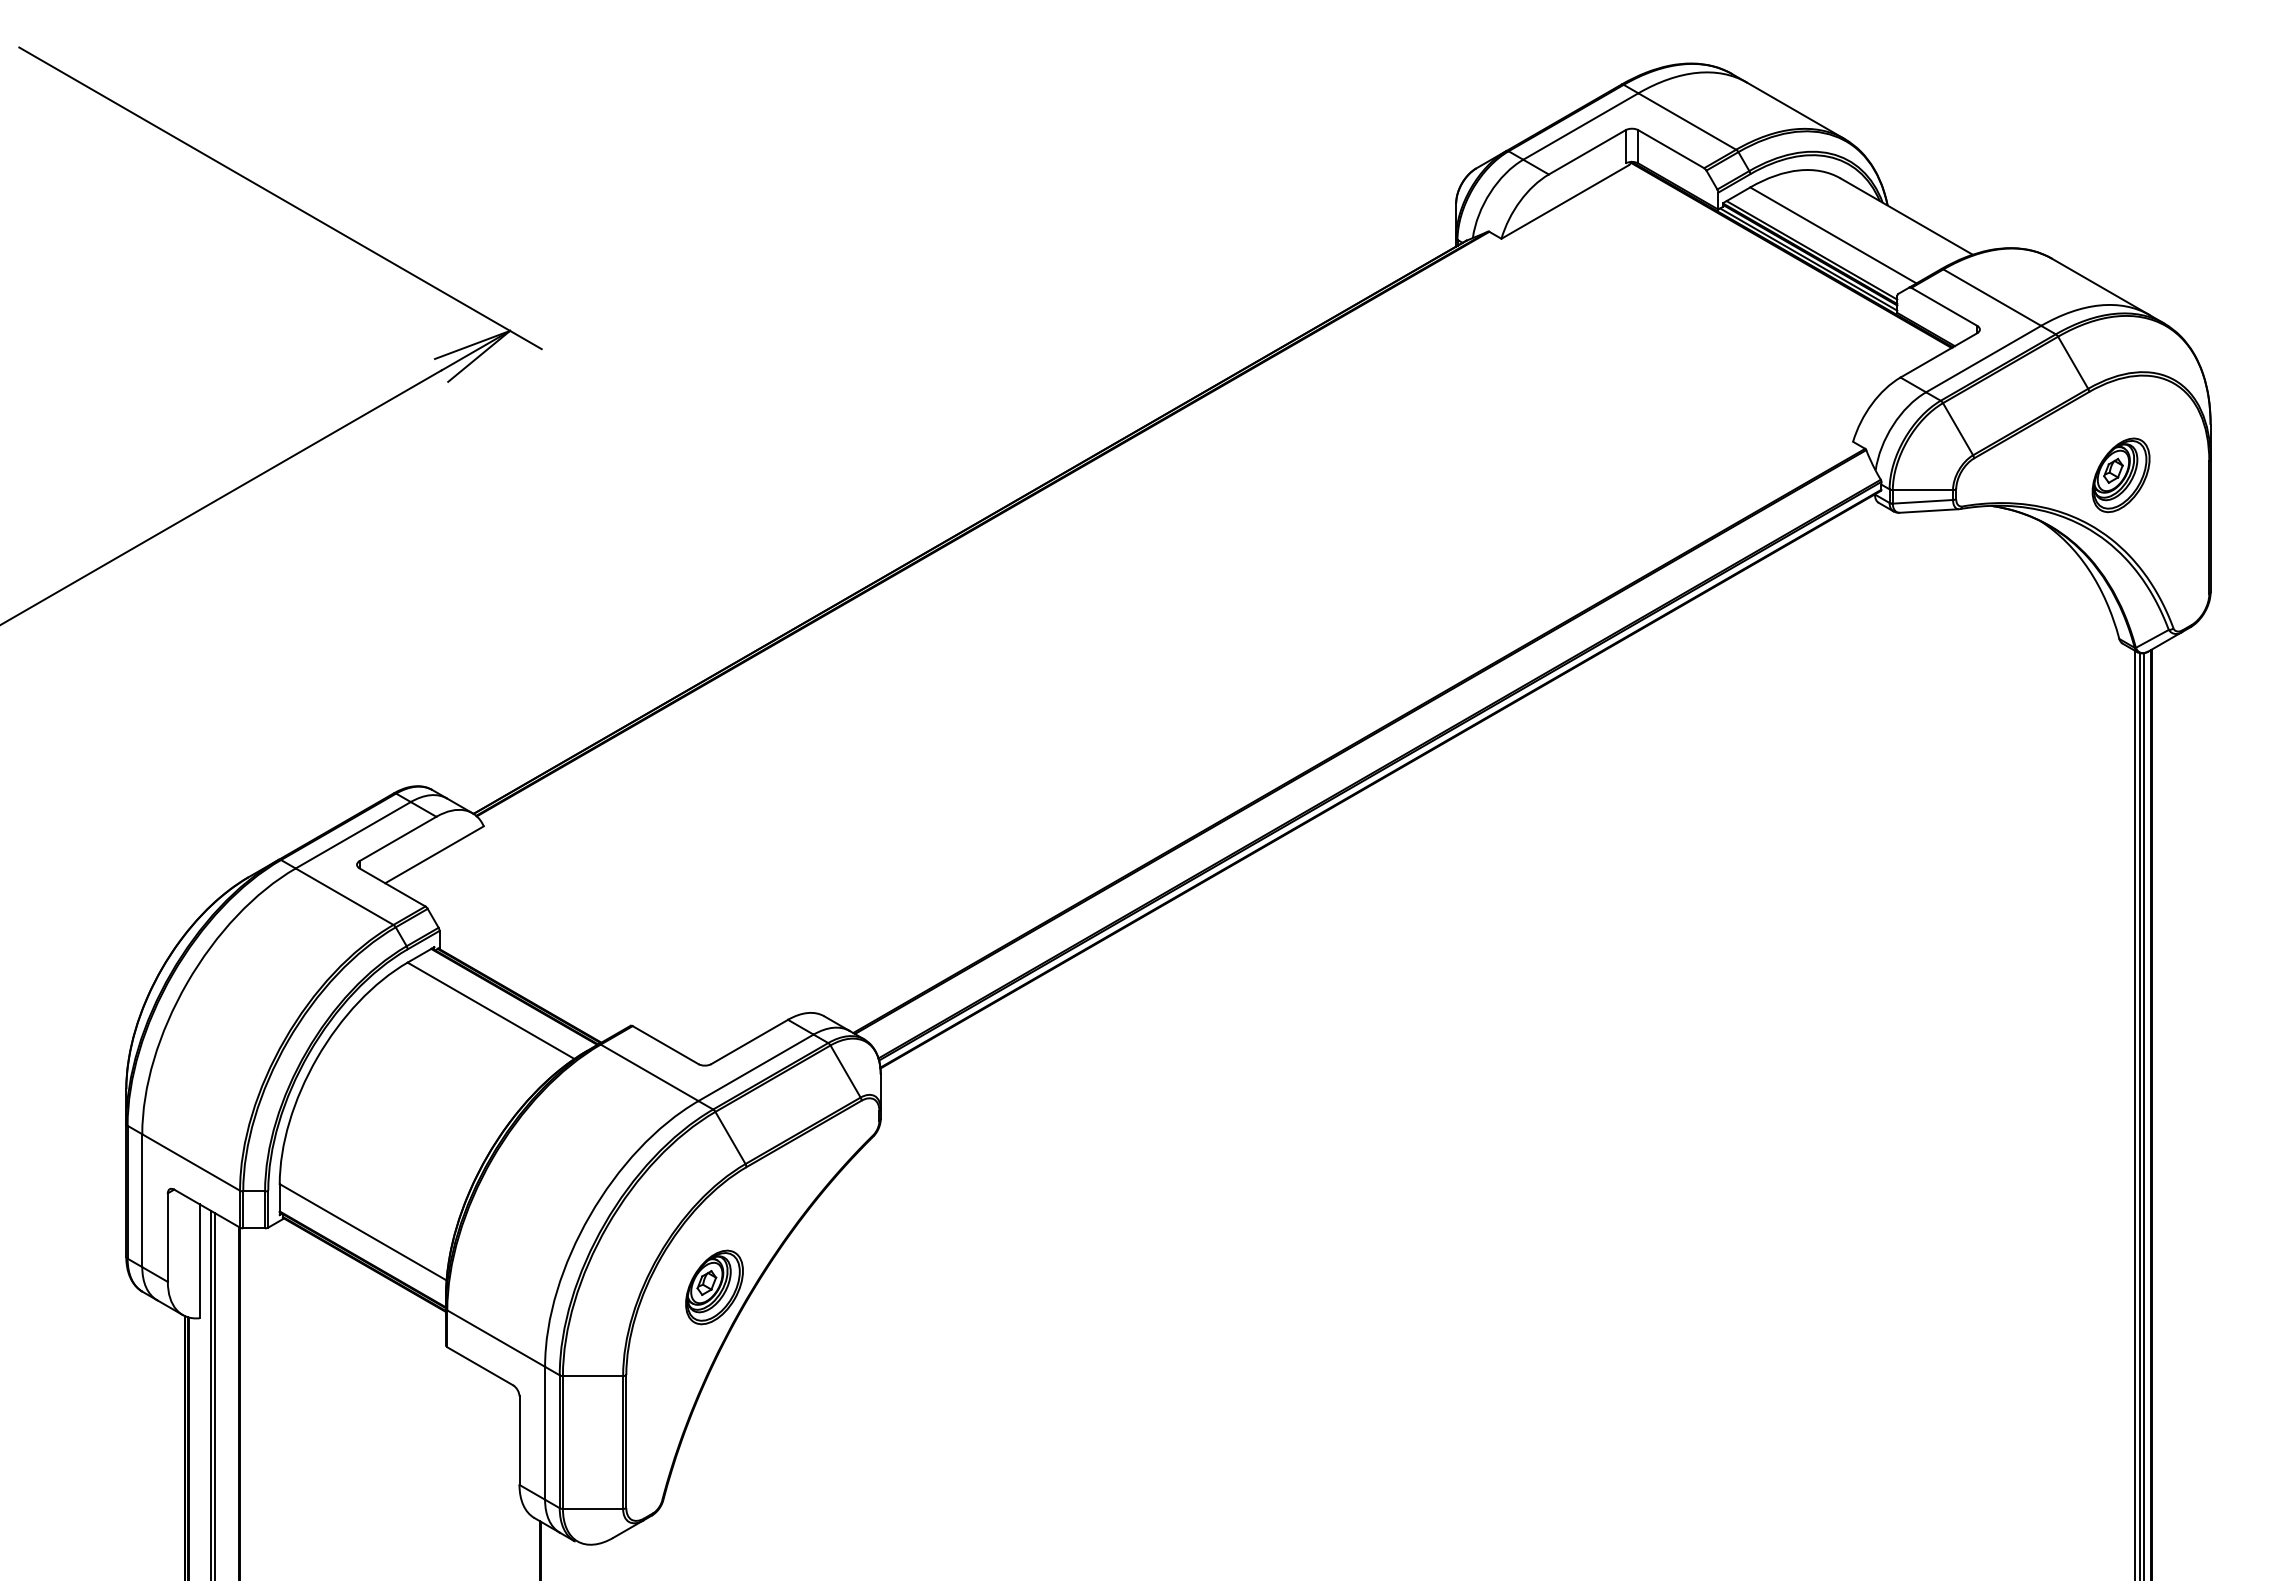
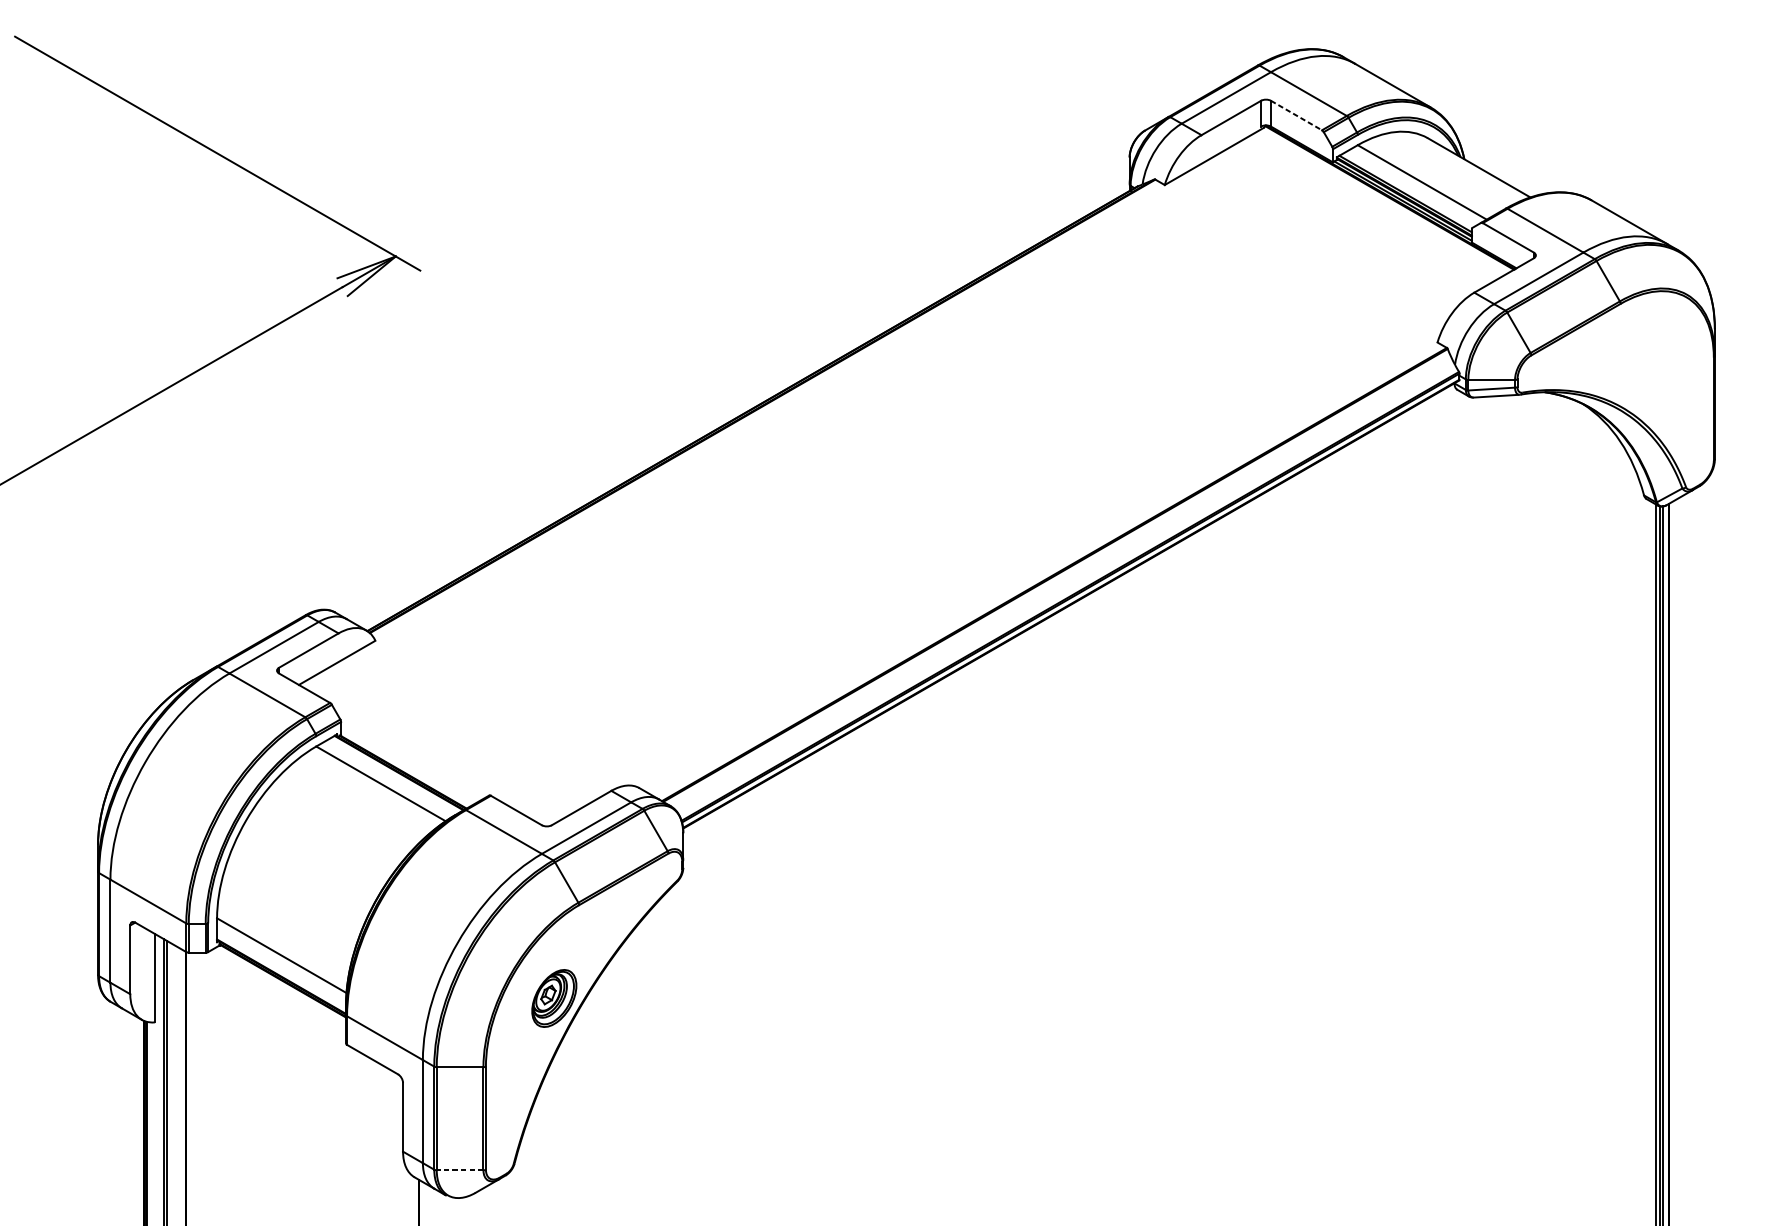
line: (1671, 149) -> (1296, 115), solid -> dashed
part: (2120, 475) -> (1644, 368), removed
line: (592, 1508) -> (459, 1169), solid -> dashed

